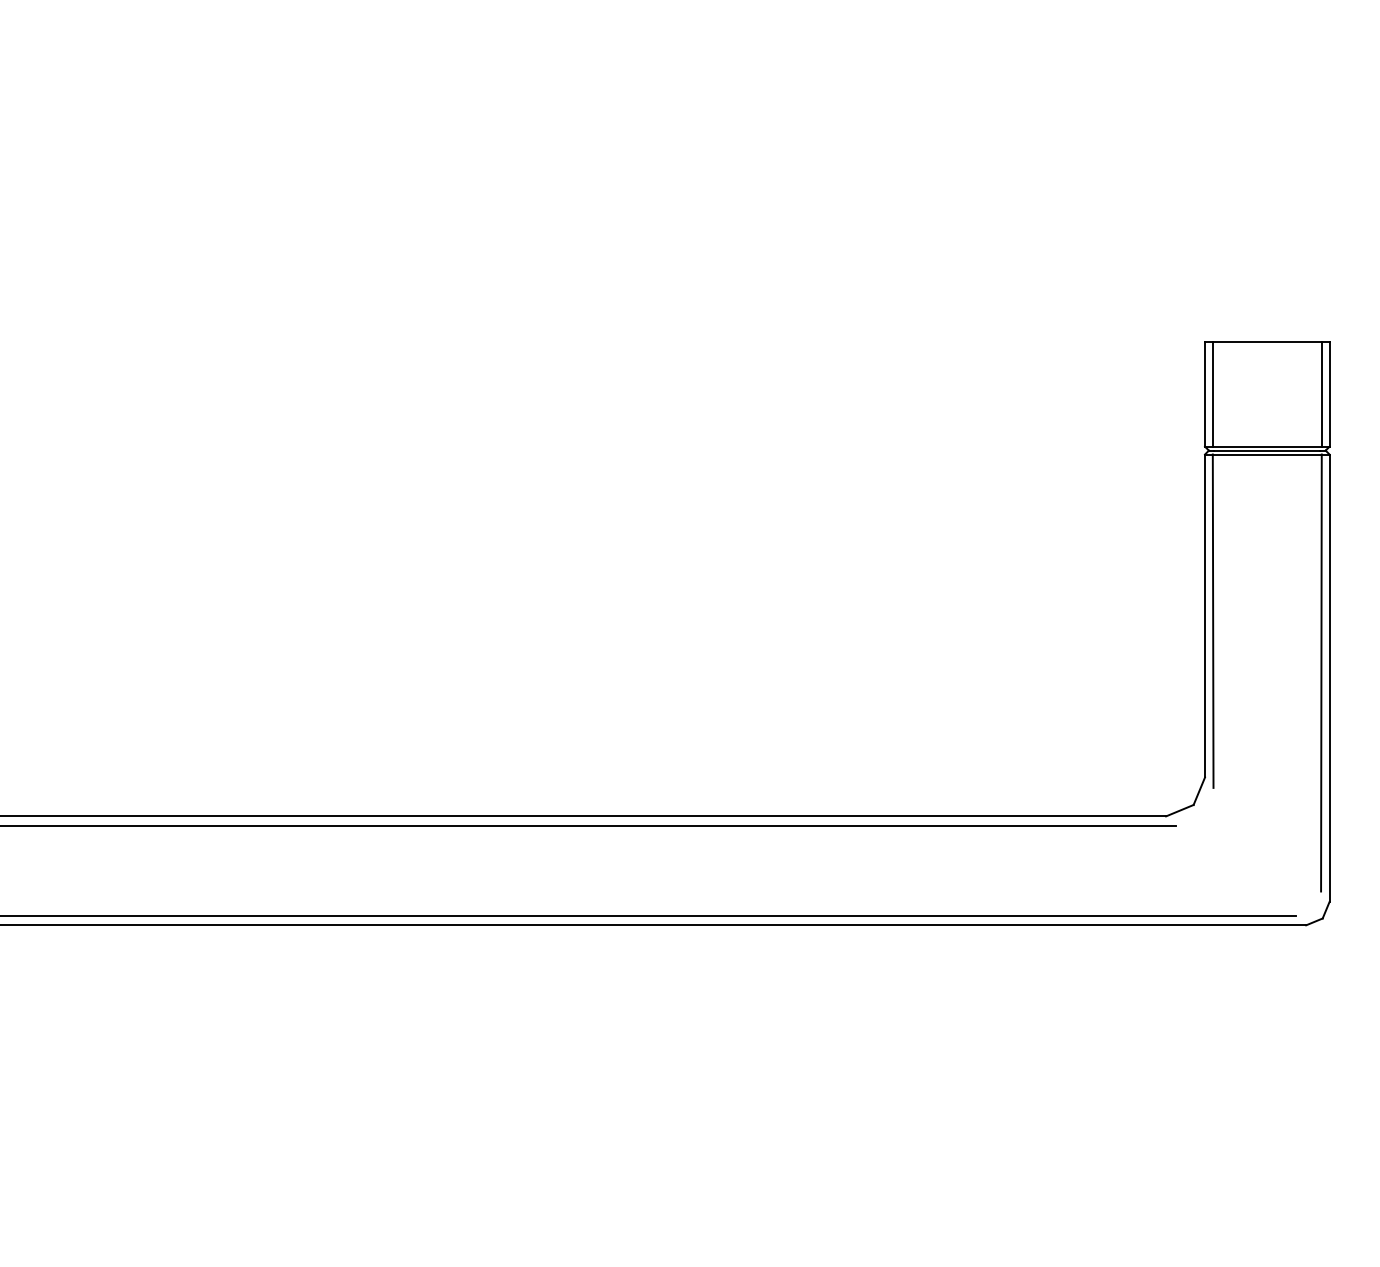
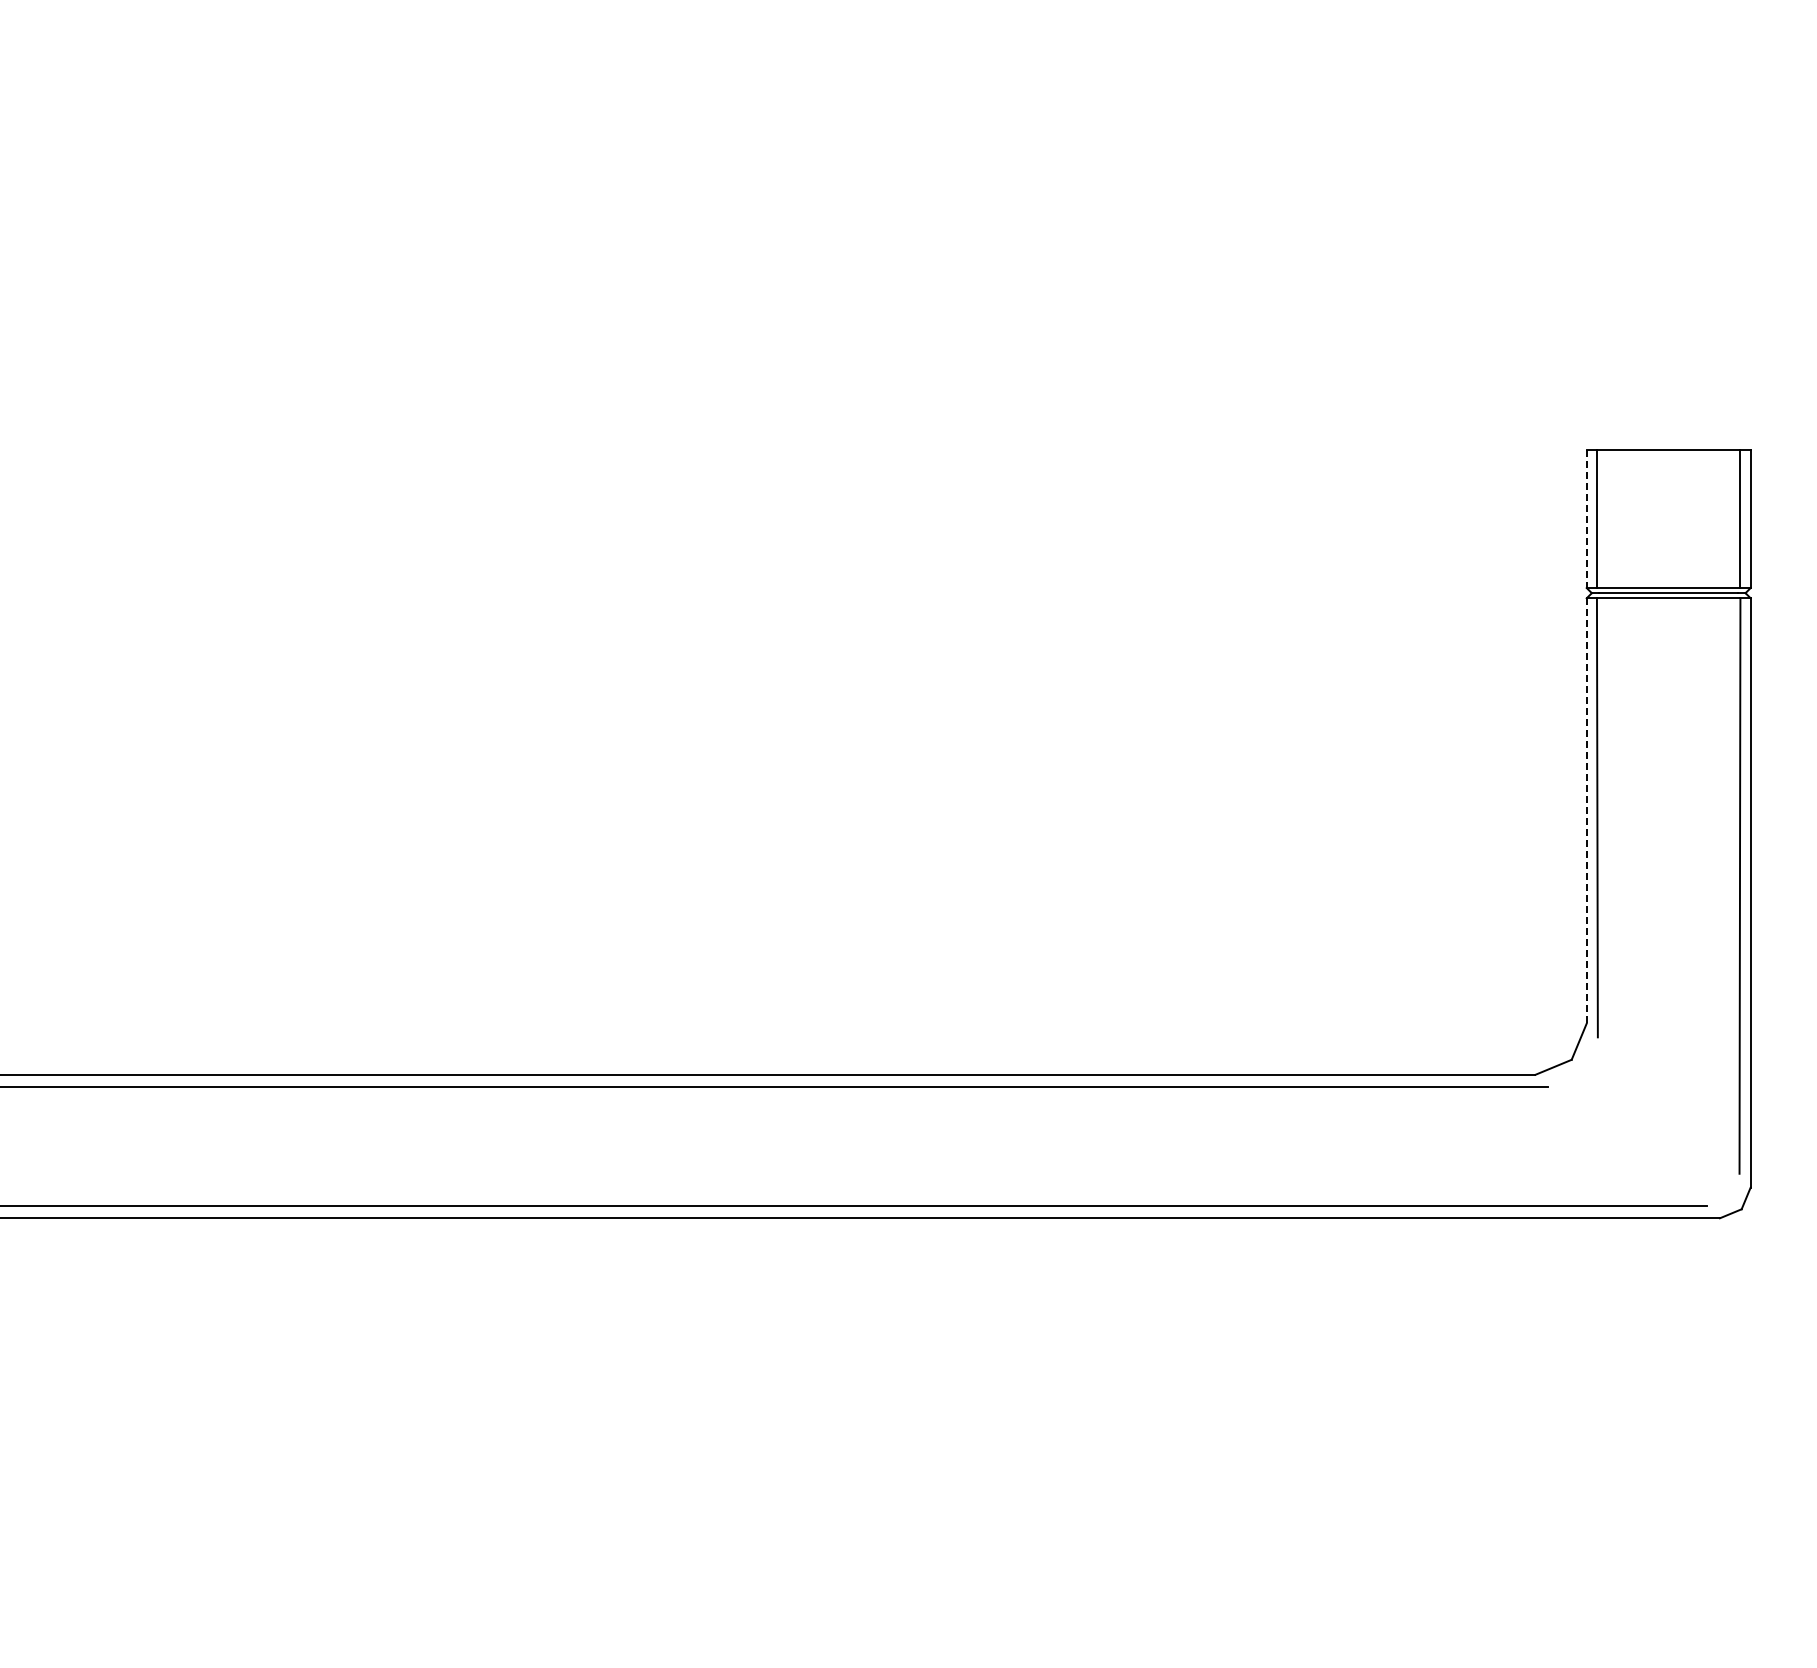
line: (1204, 394) -> (1586, 519), solid -> dashed
line: (1204, 615) -> (1586, 810), solid -> dashed

